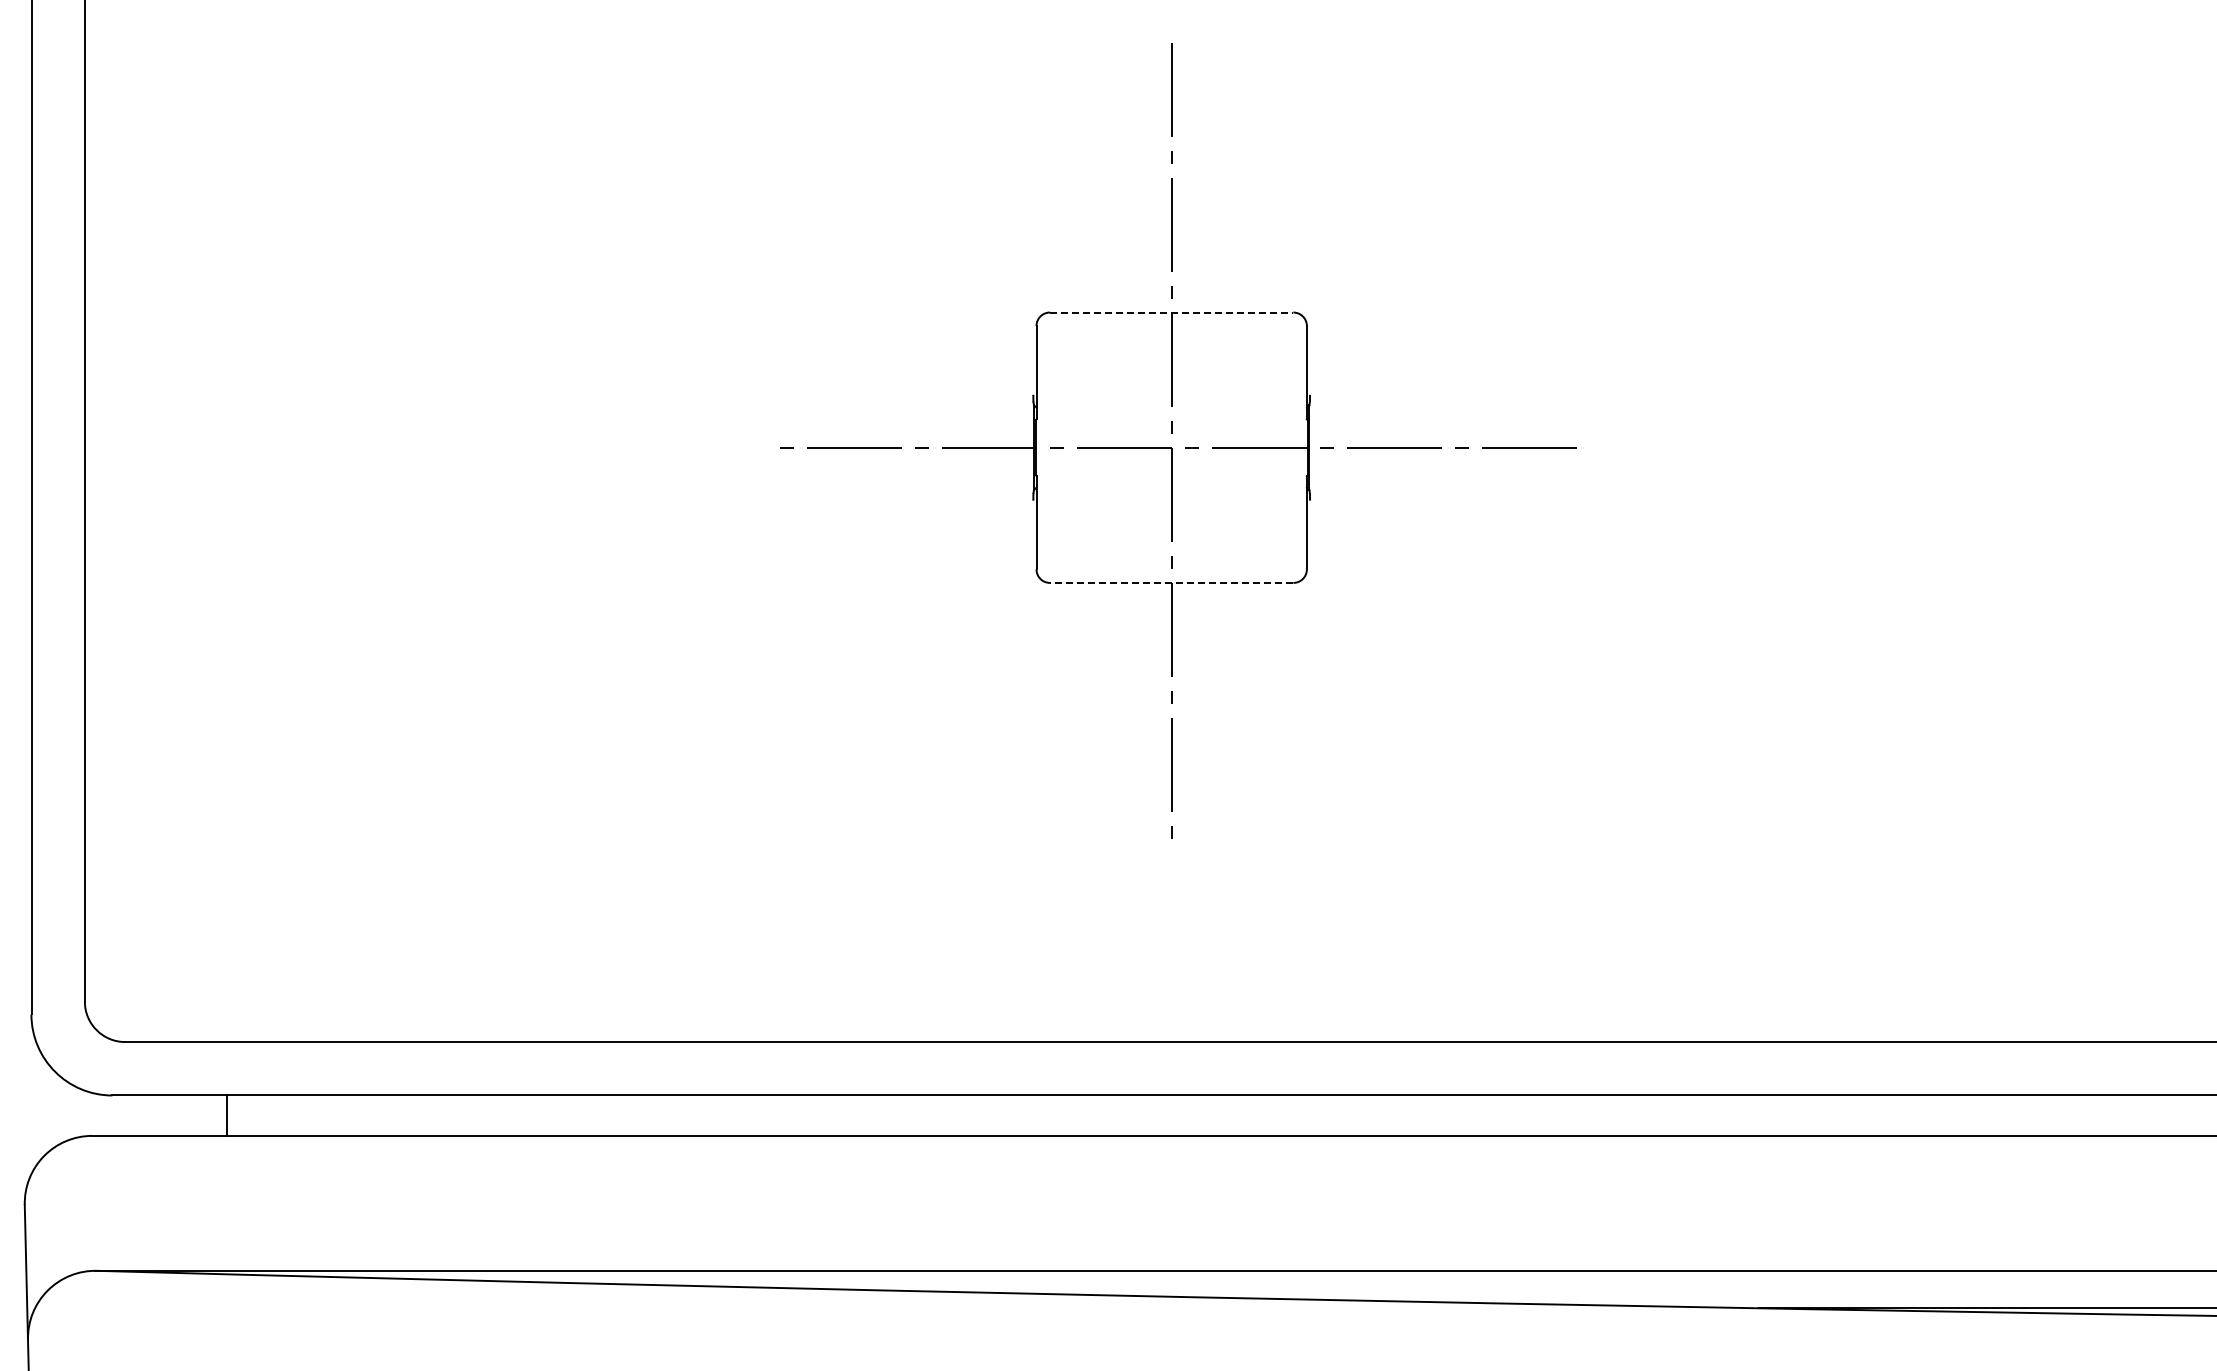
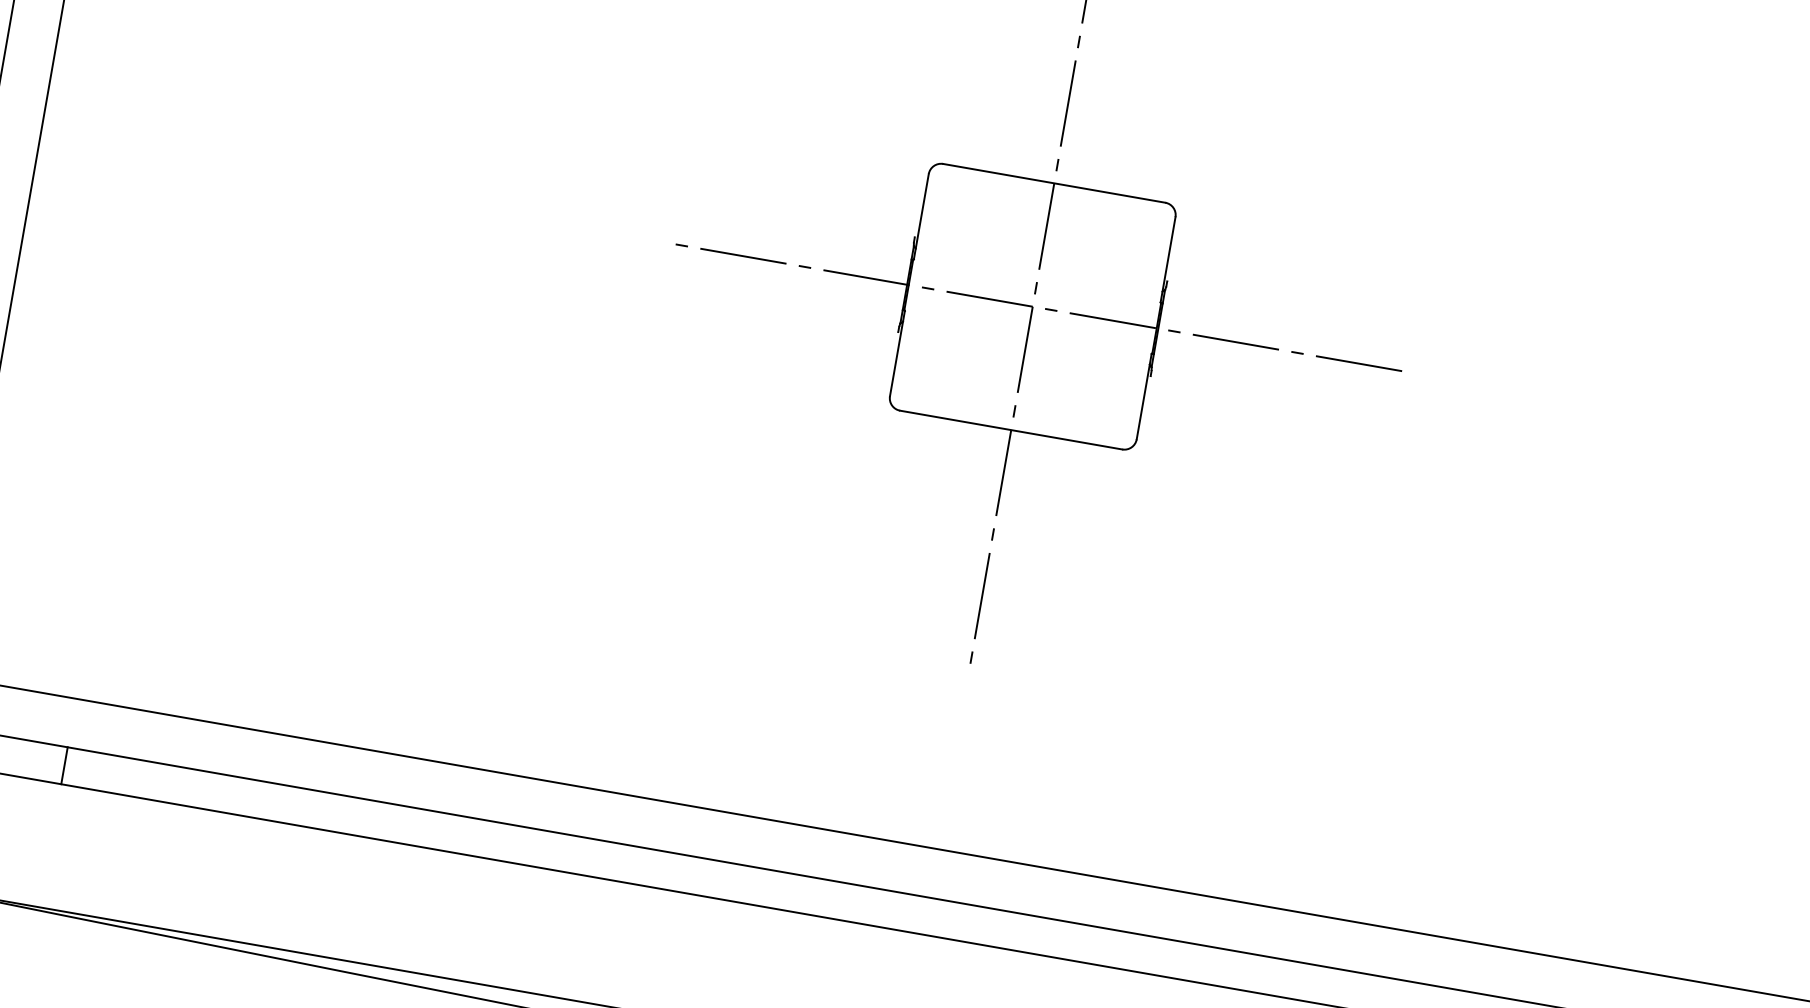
line: (1171, 312) -> (1054, 183), dashed -> solid
line: (1171, 582) -> (1011, 429), dashed -> solid

